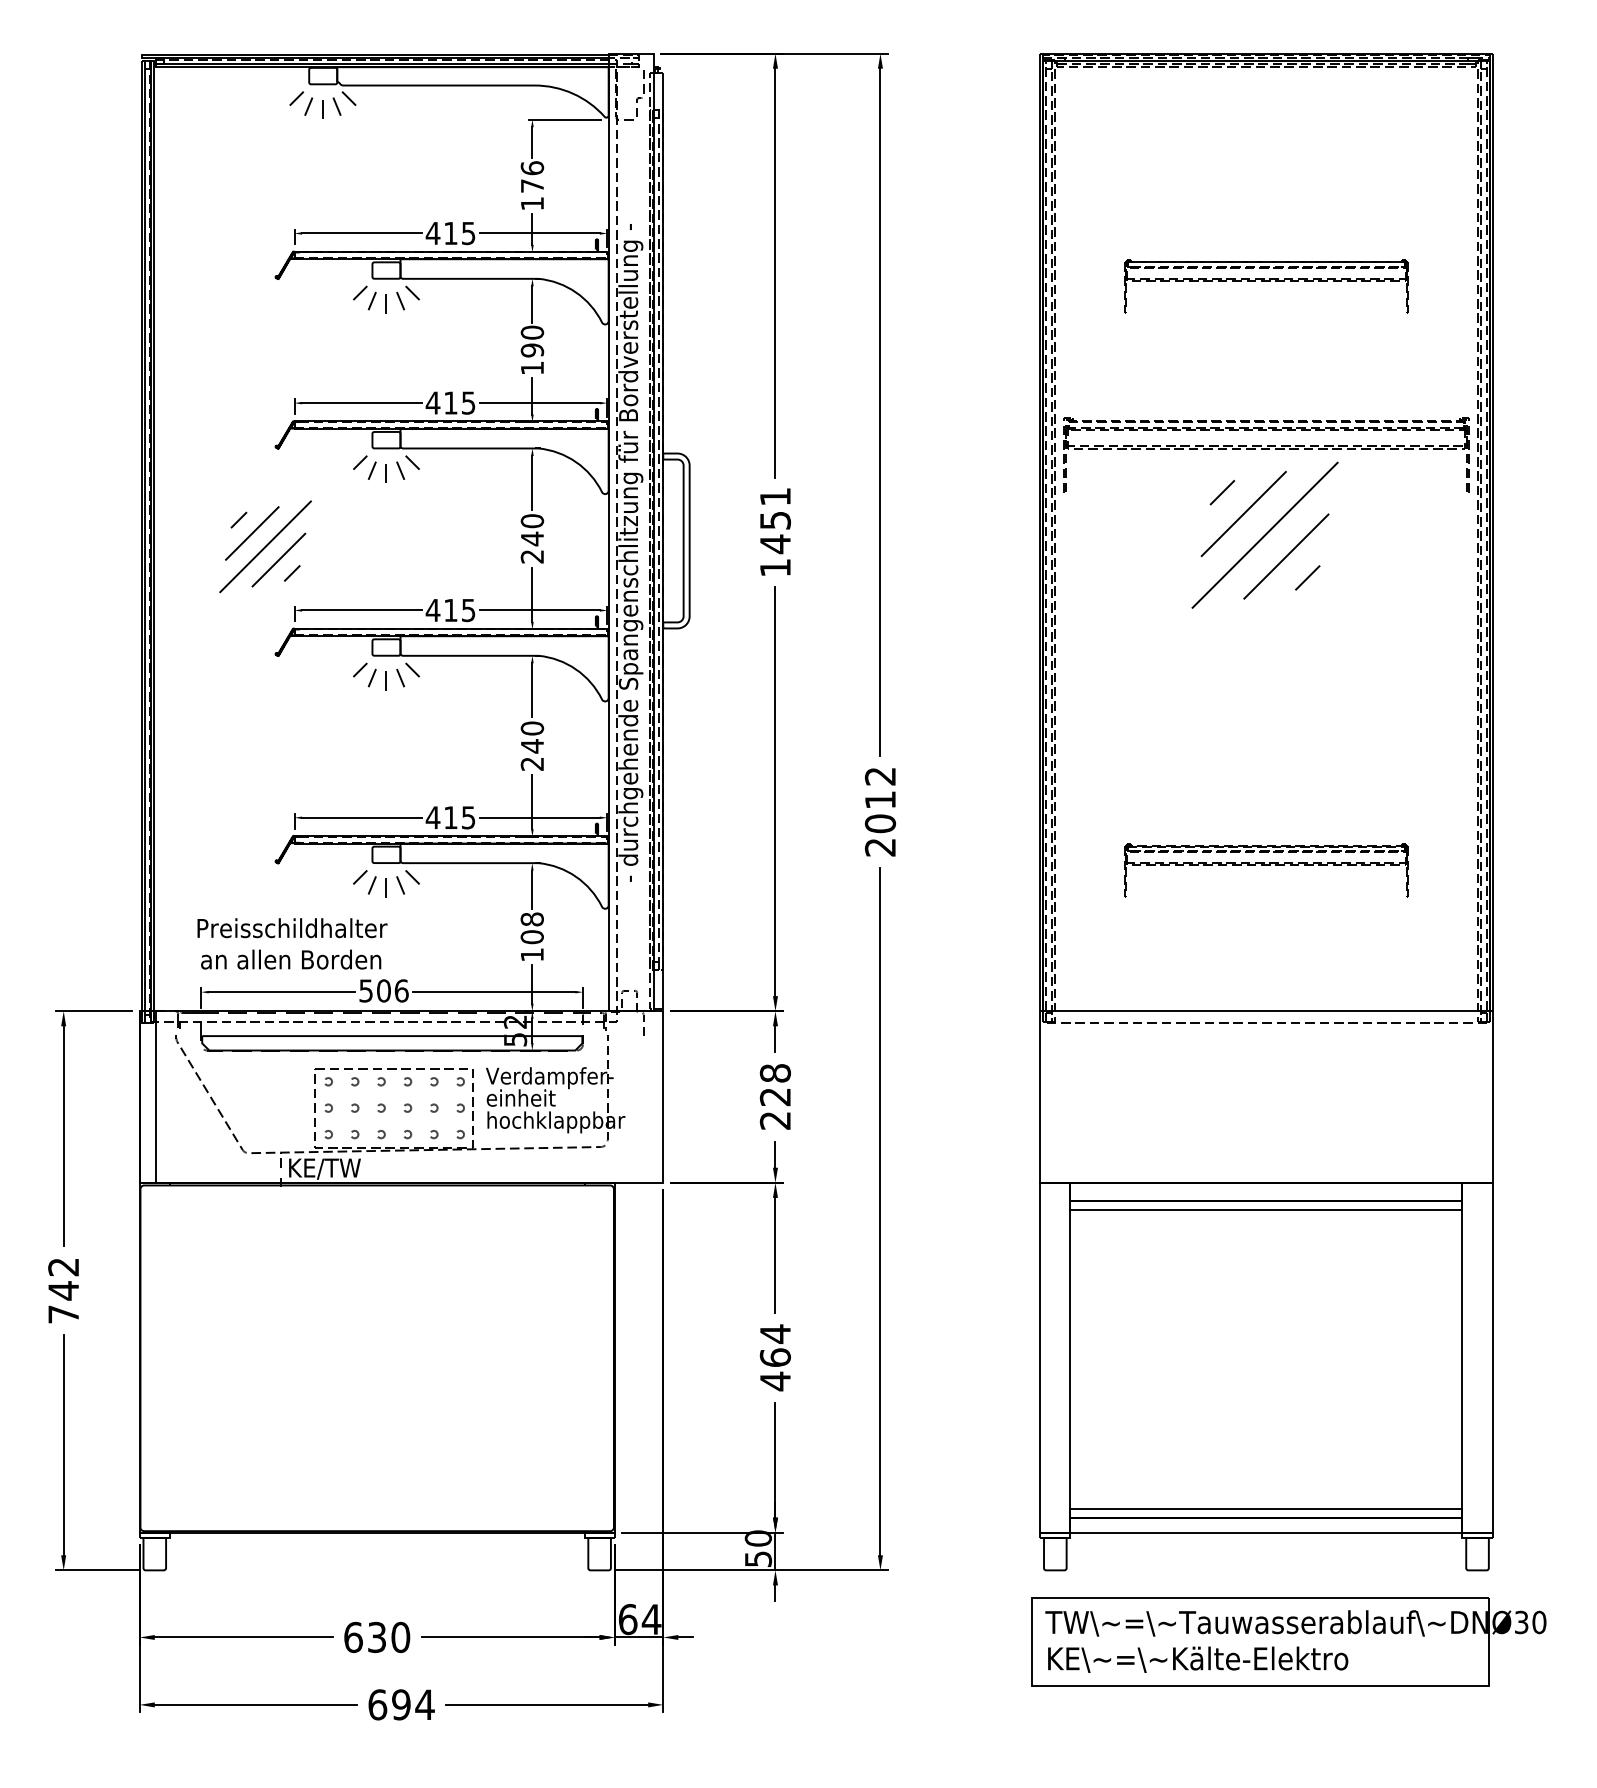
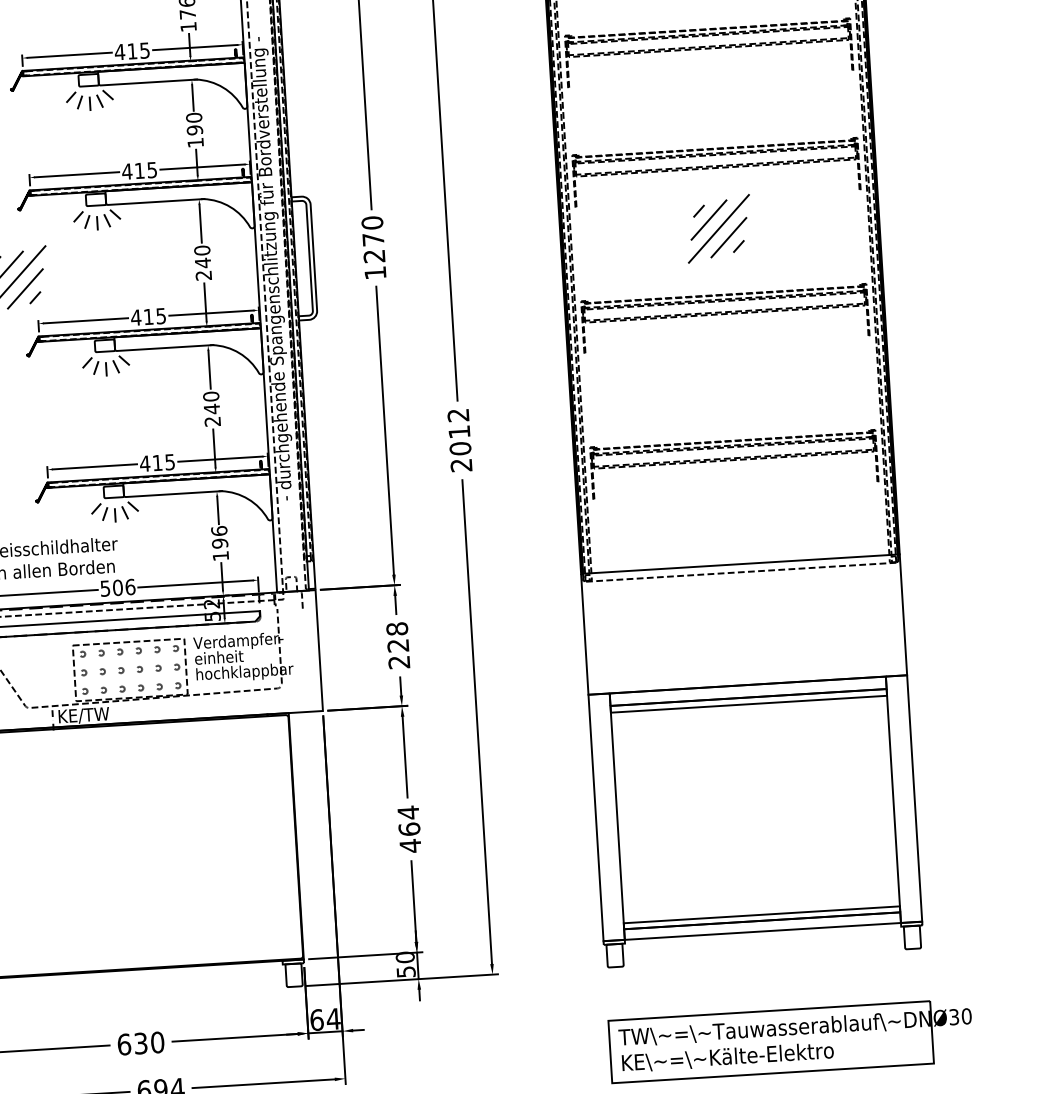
part: (1266, 285) -> (709, 52), size x1.43
text: (775, 520) -> (373, 239), 1451 -> 1270
part: (1264, 534) -> (718, 228), size x0.62
part: (1266, 662) -> (725, 318), added
part: (1266, 869) -> (734, 464), size x1.43
text: (531, 928) -> (219, 537), 108 -> 196
part: (1288, 1641) -> (790, 1040), moved

